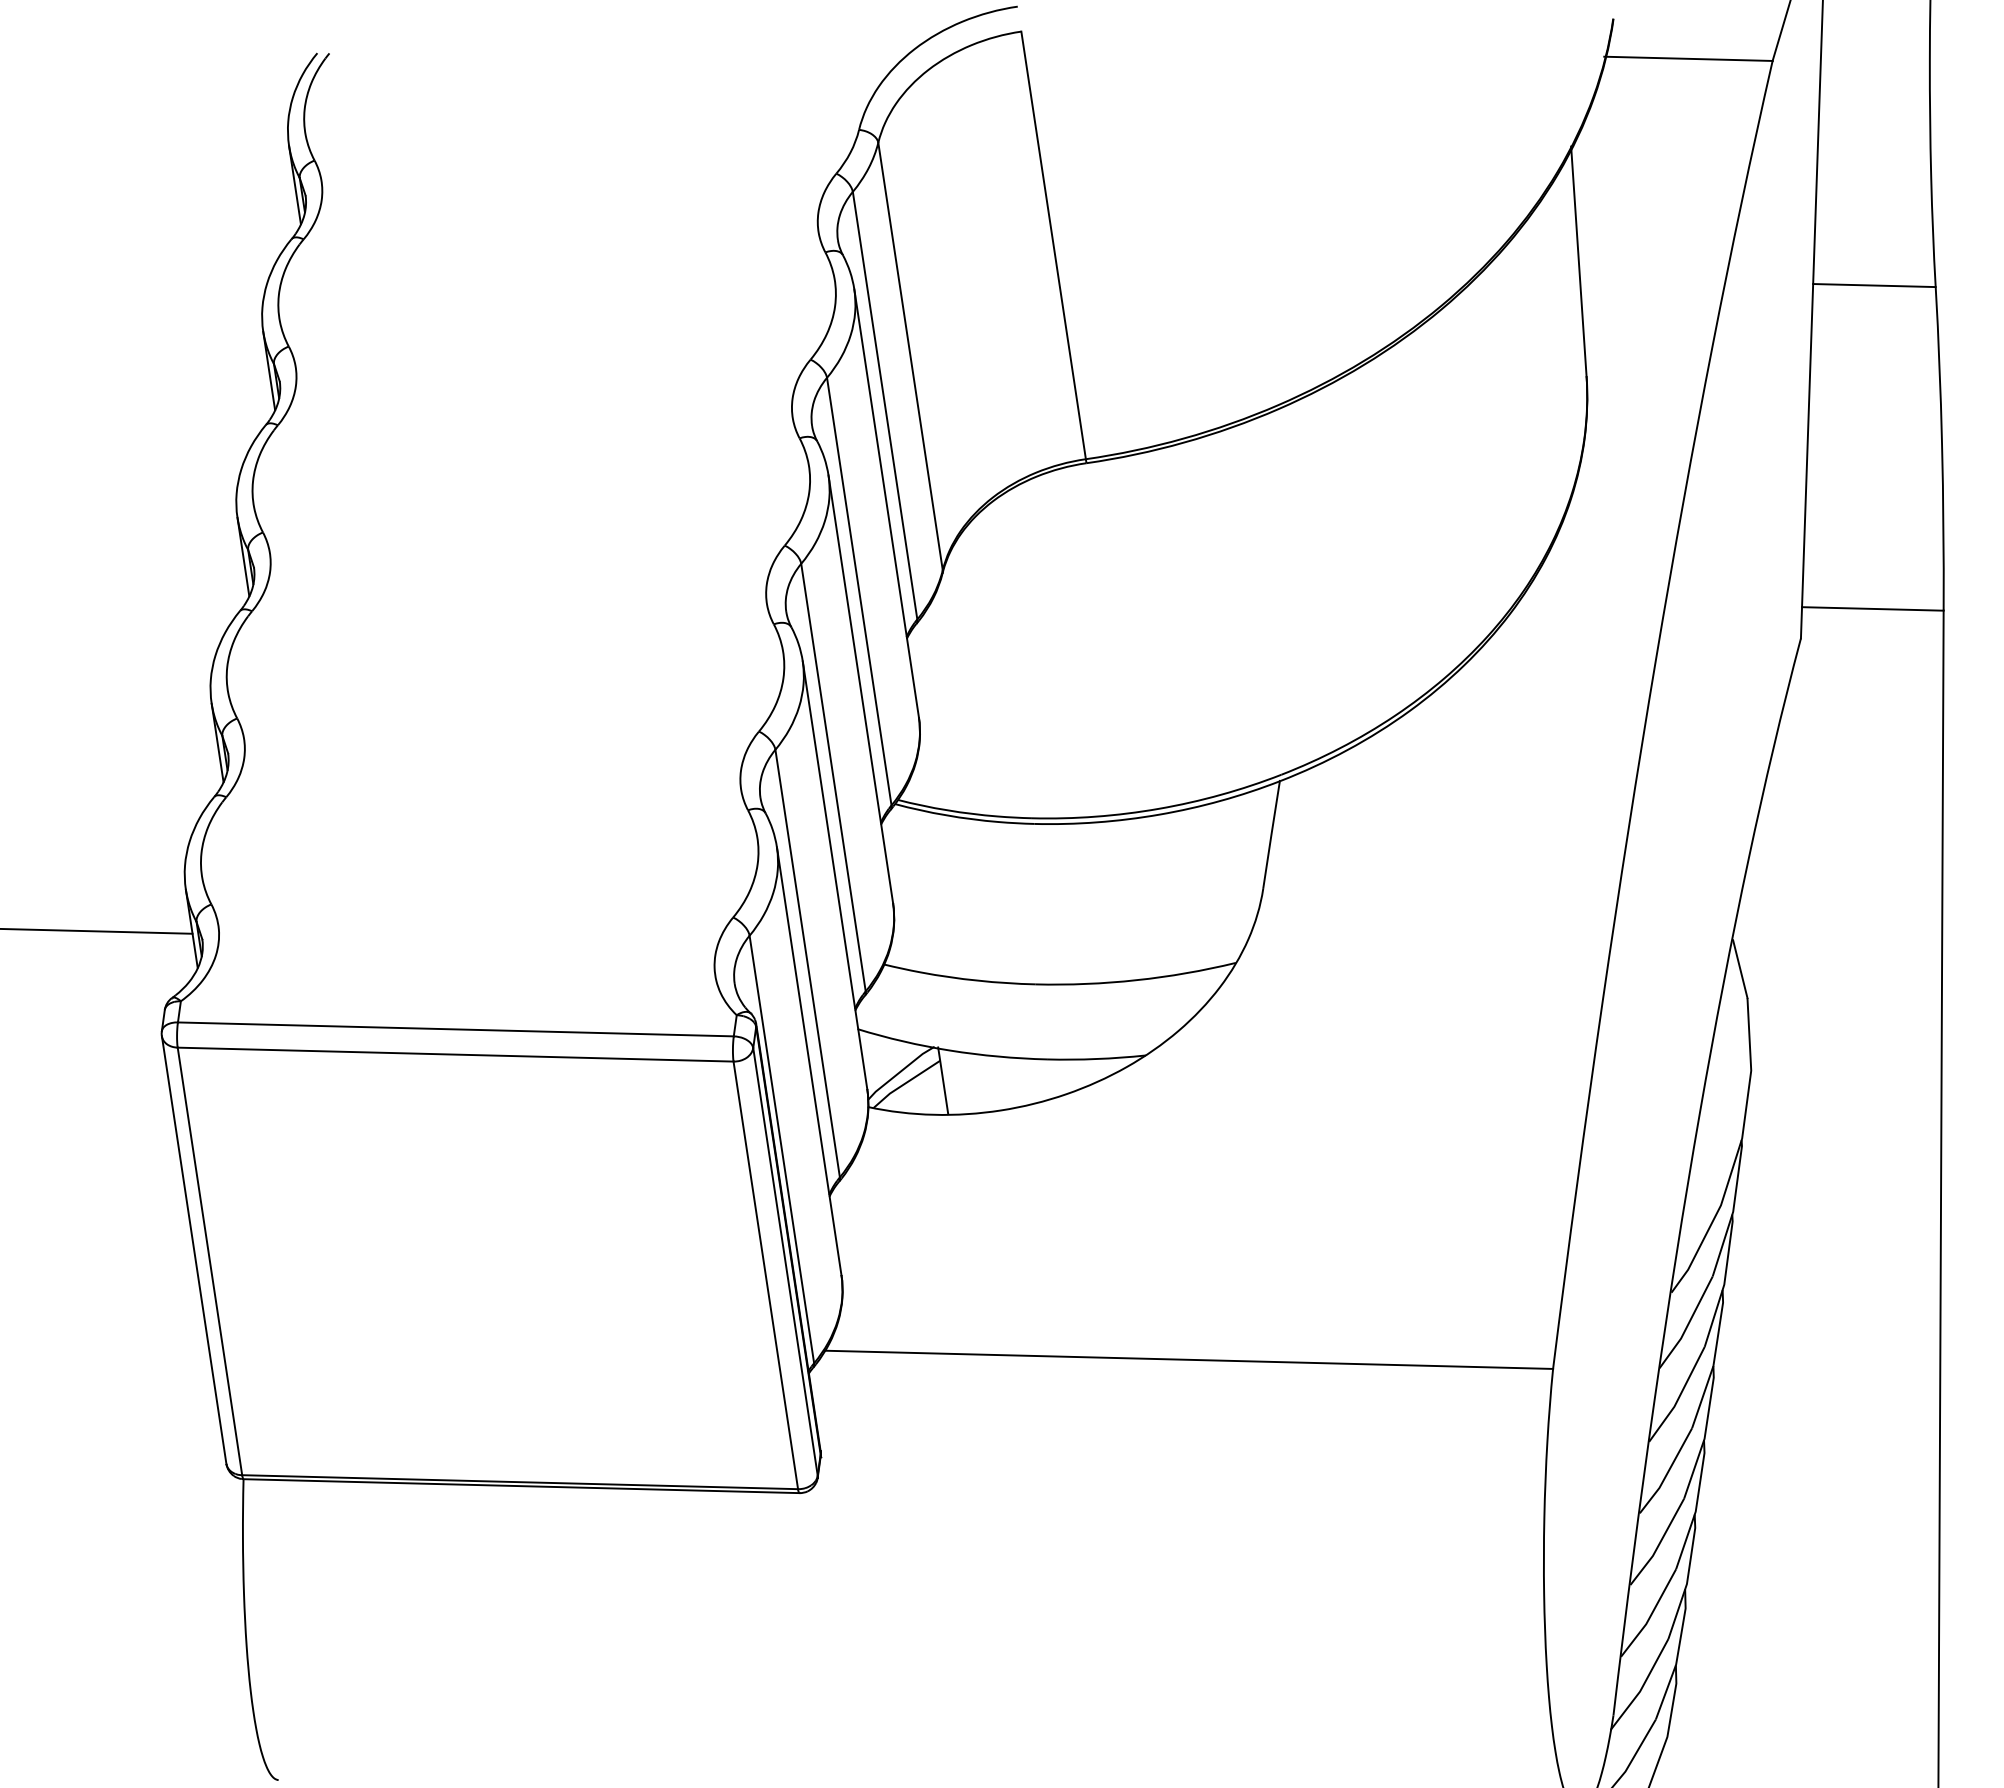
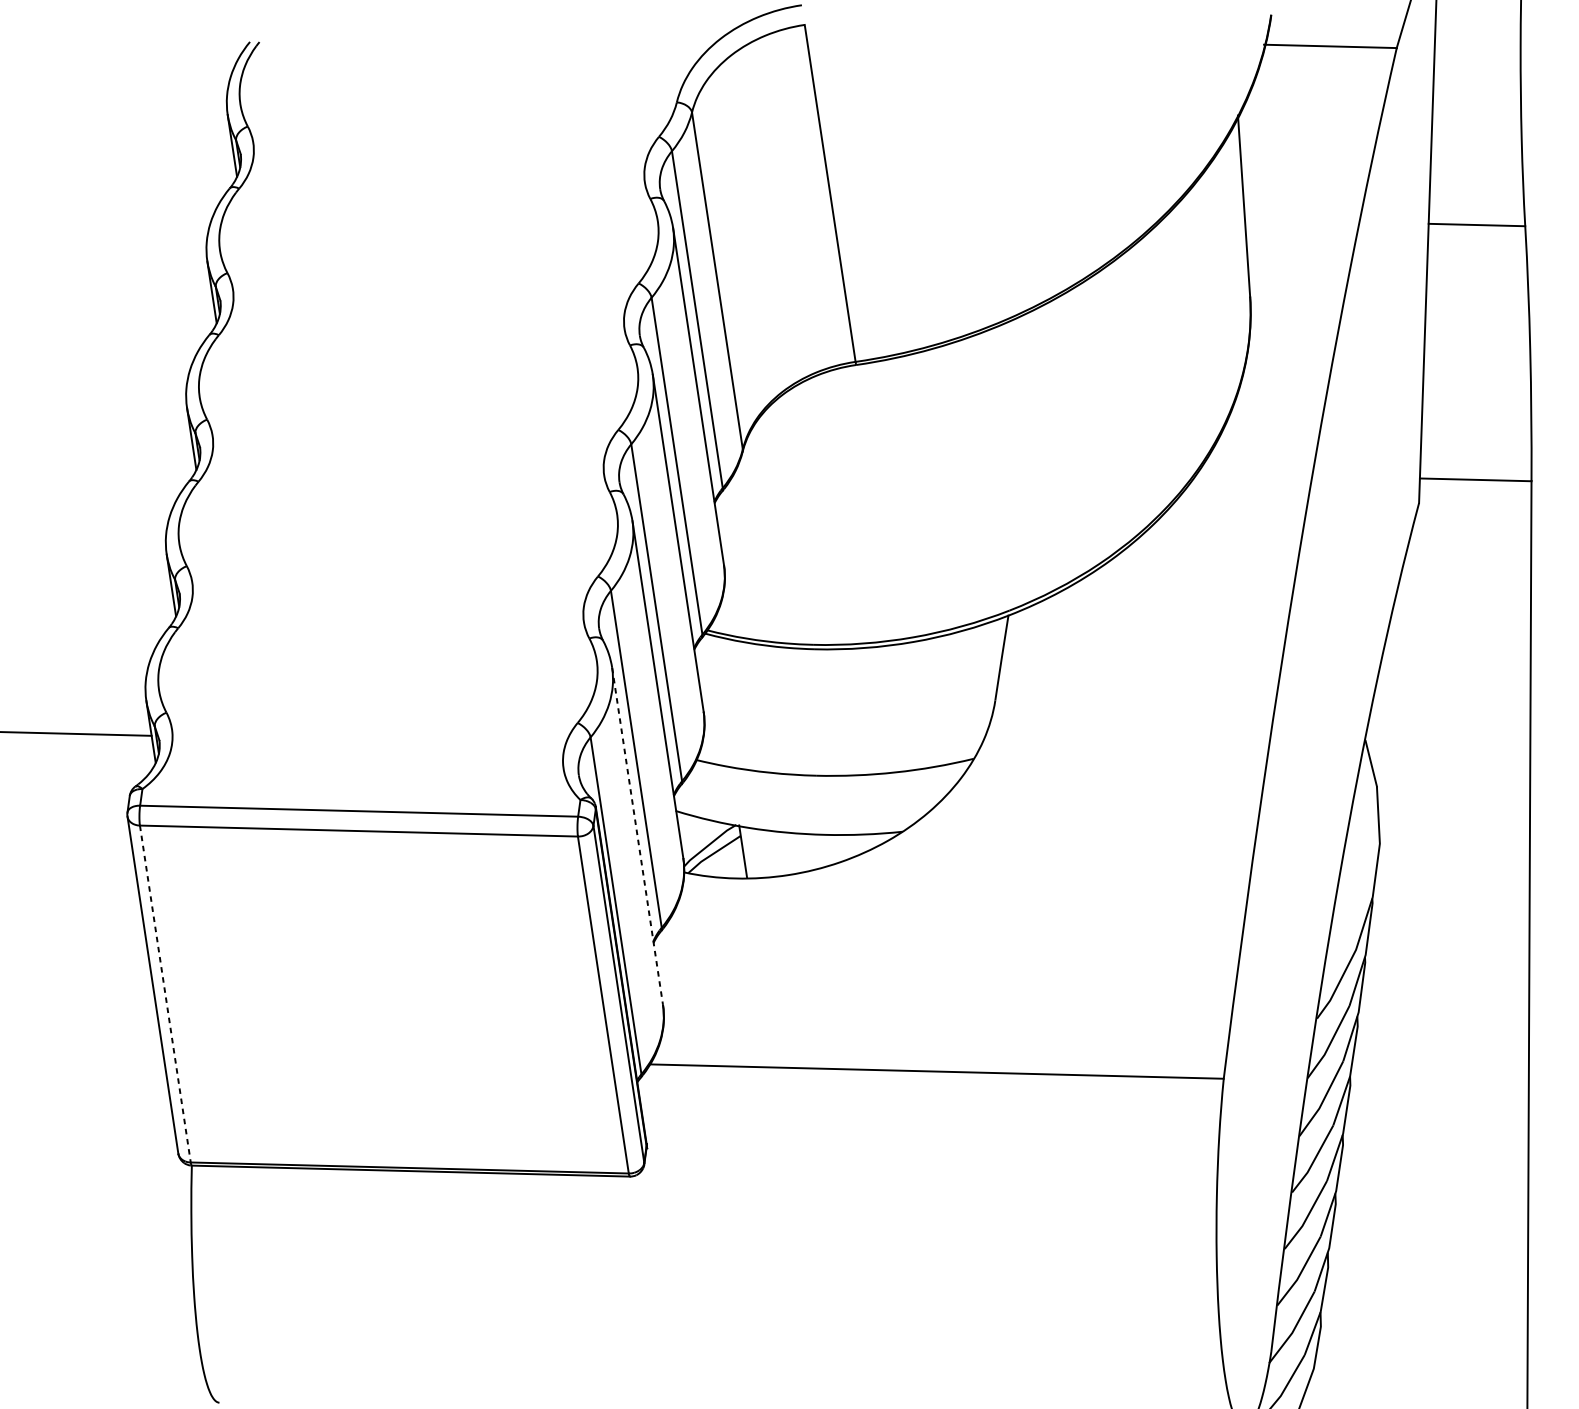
line: (809, 1061) -> (637, 836), solid -> dashed
line: (210, 1261) -> (165, 994), solid -> dashed

